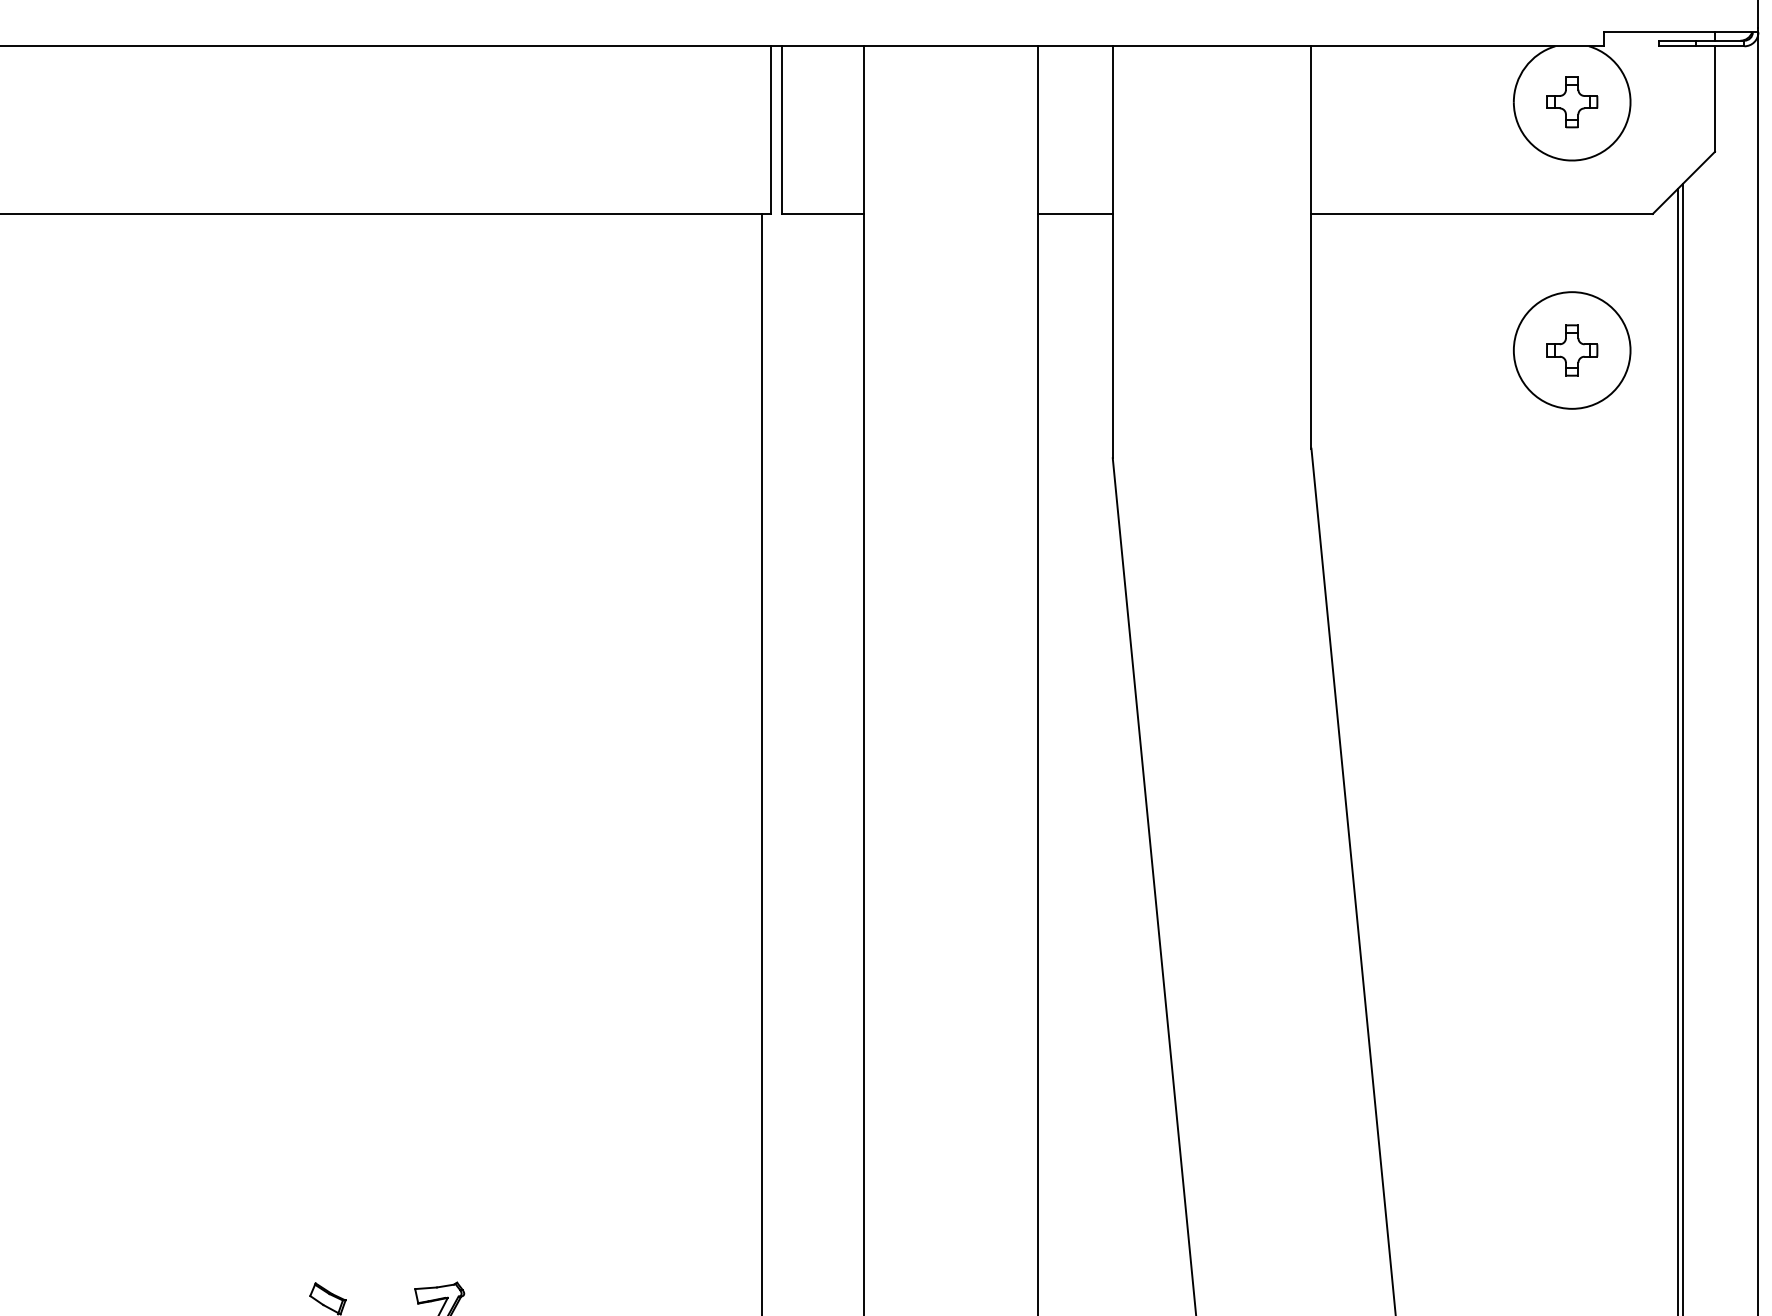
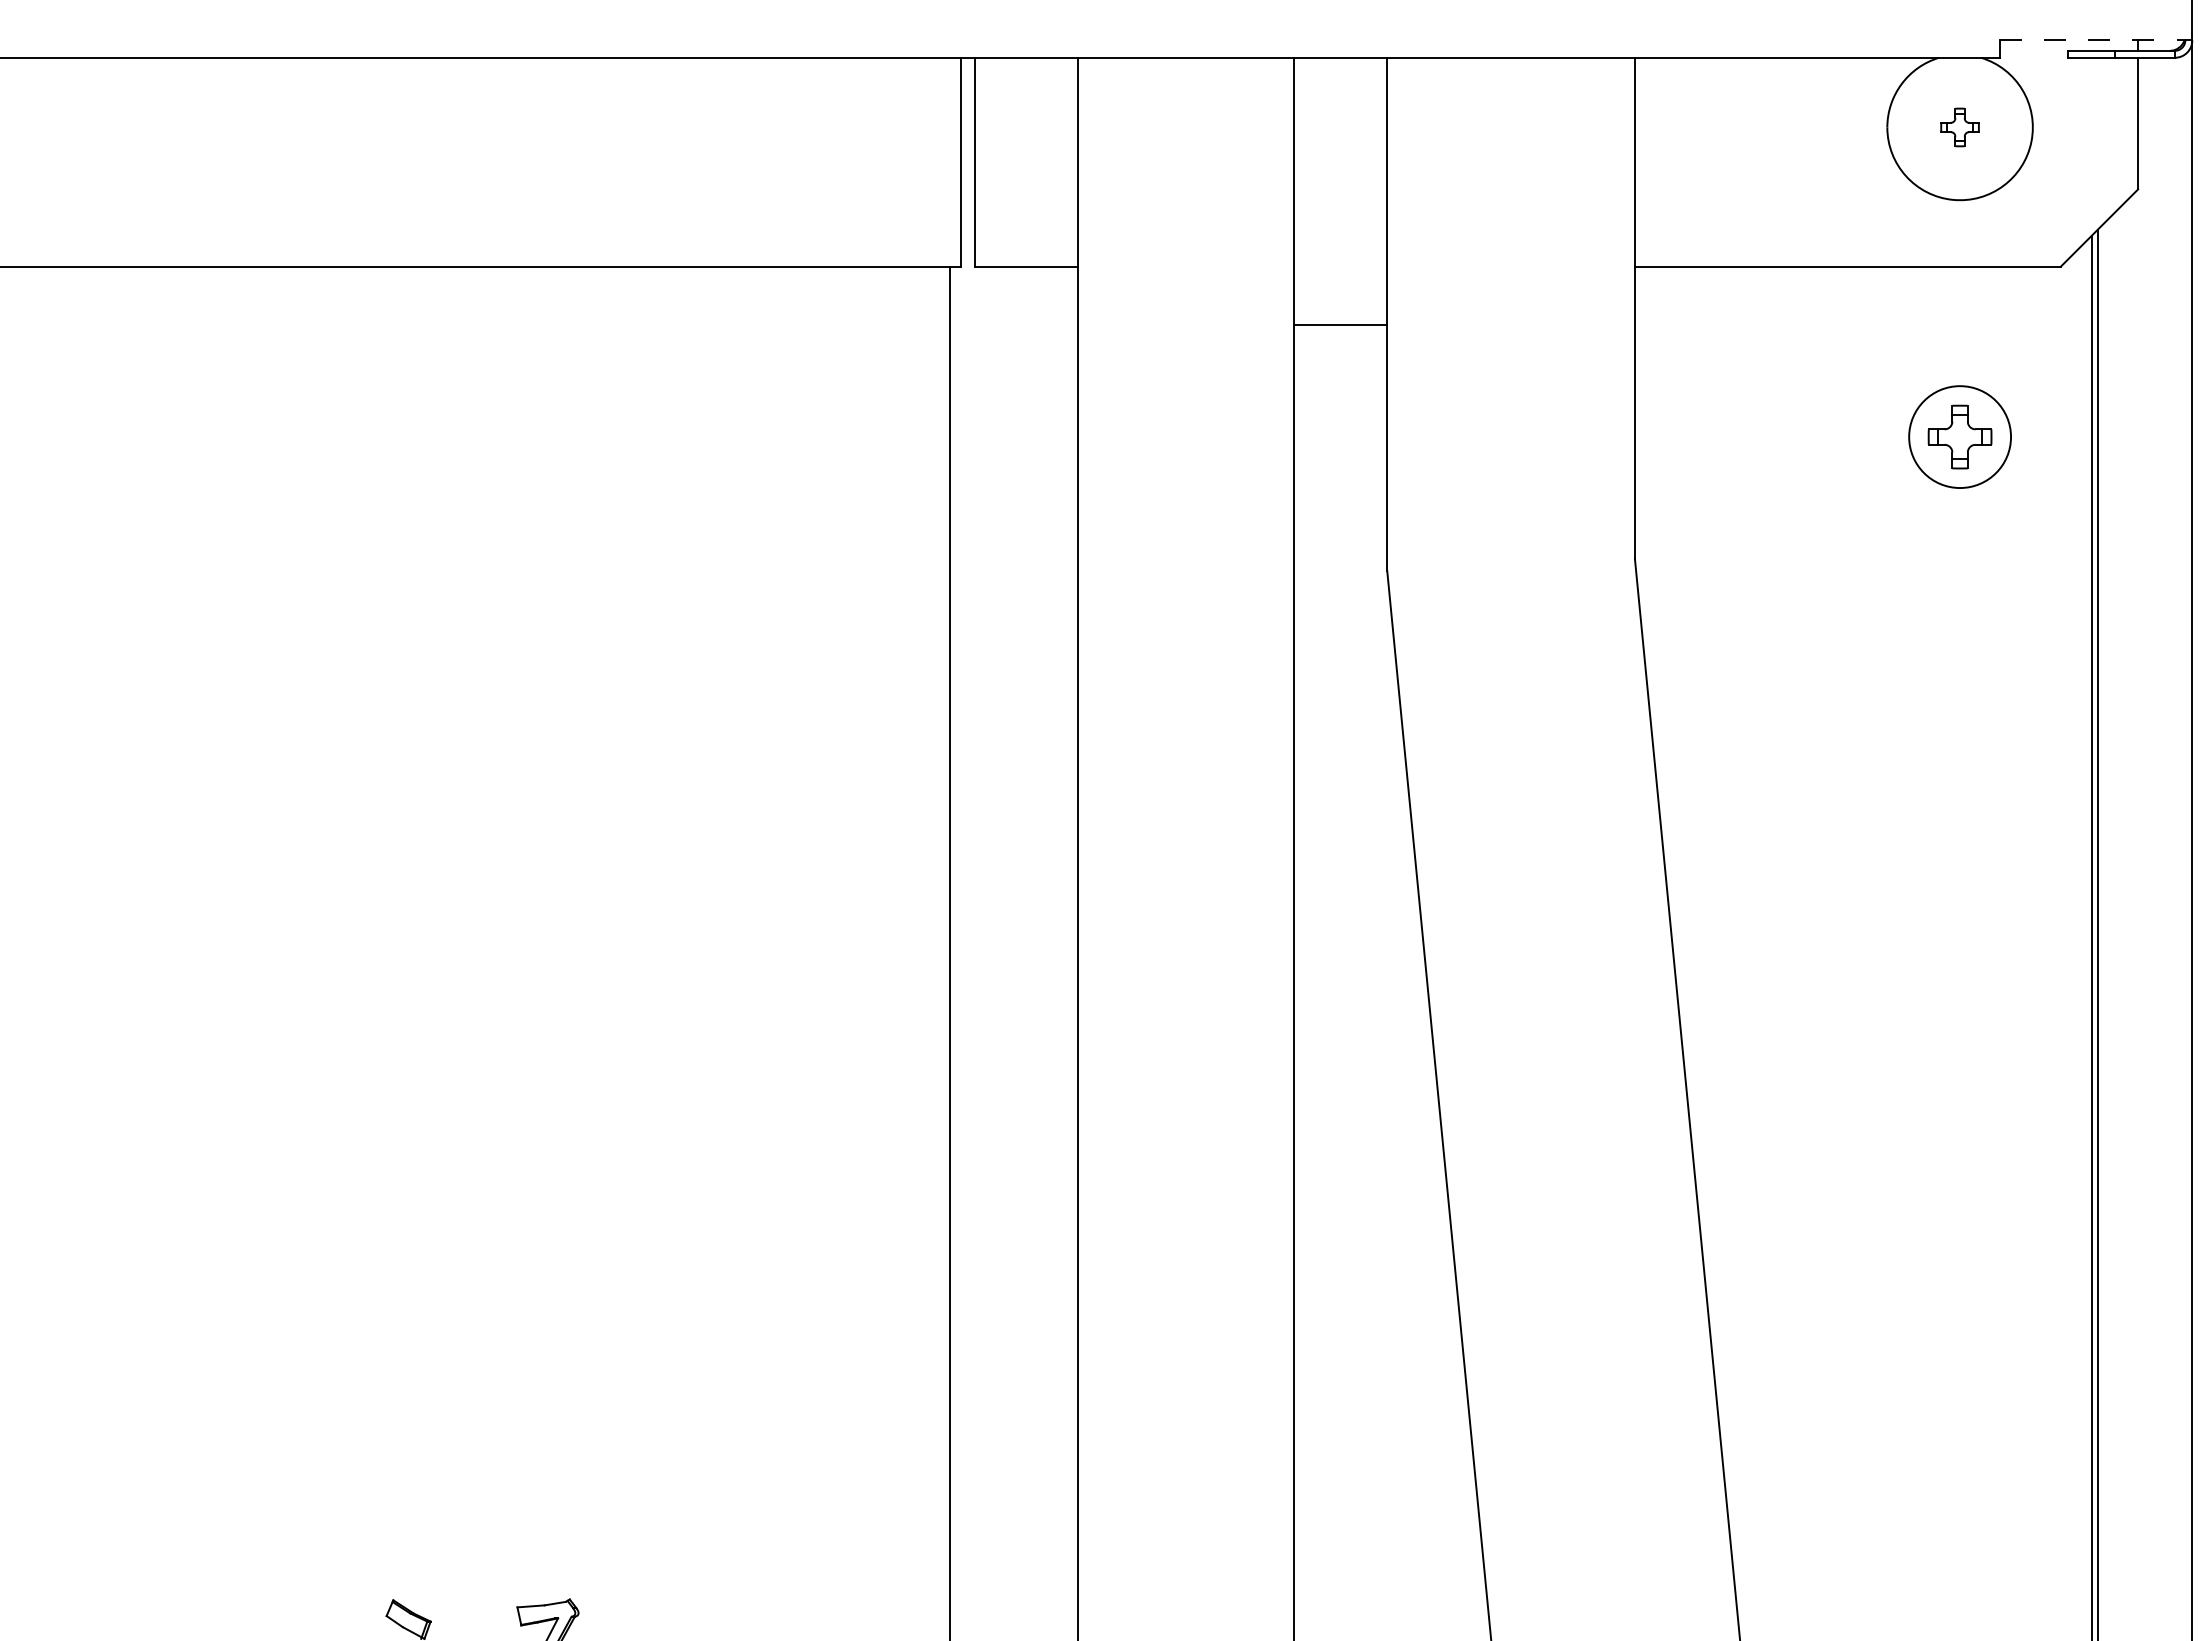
line: (1681, 32) -> (2096, 40), solid -> dashed
part: (1571, 102) -> (1959, 127), size x0.6
line: (1075, 213) -> (1340, 324), moved
circle: (1571, 350) -> (1959, 436), size x0.7

